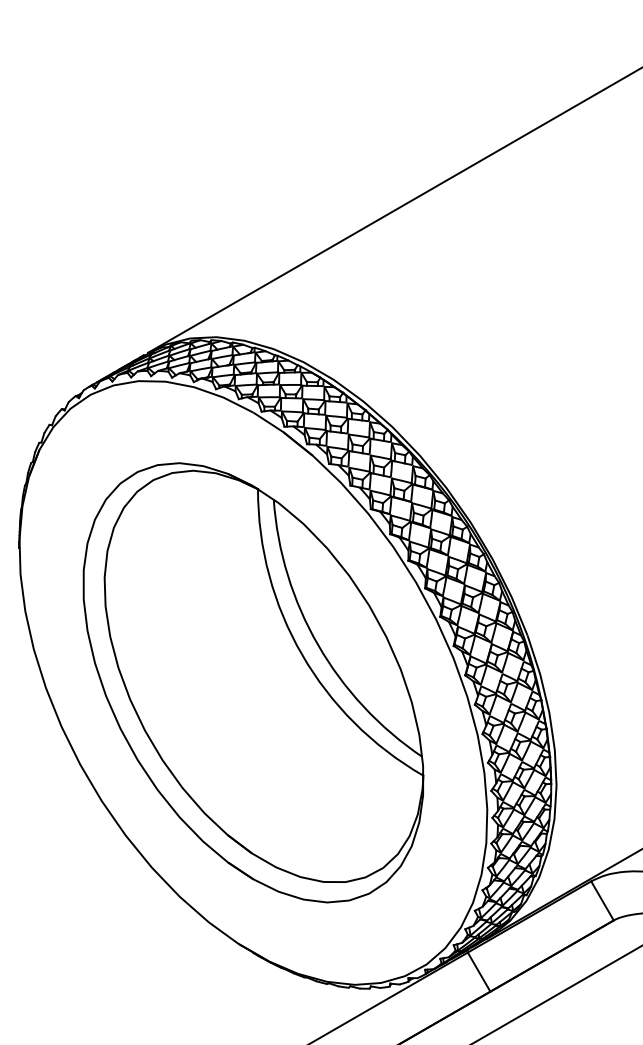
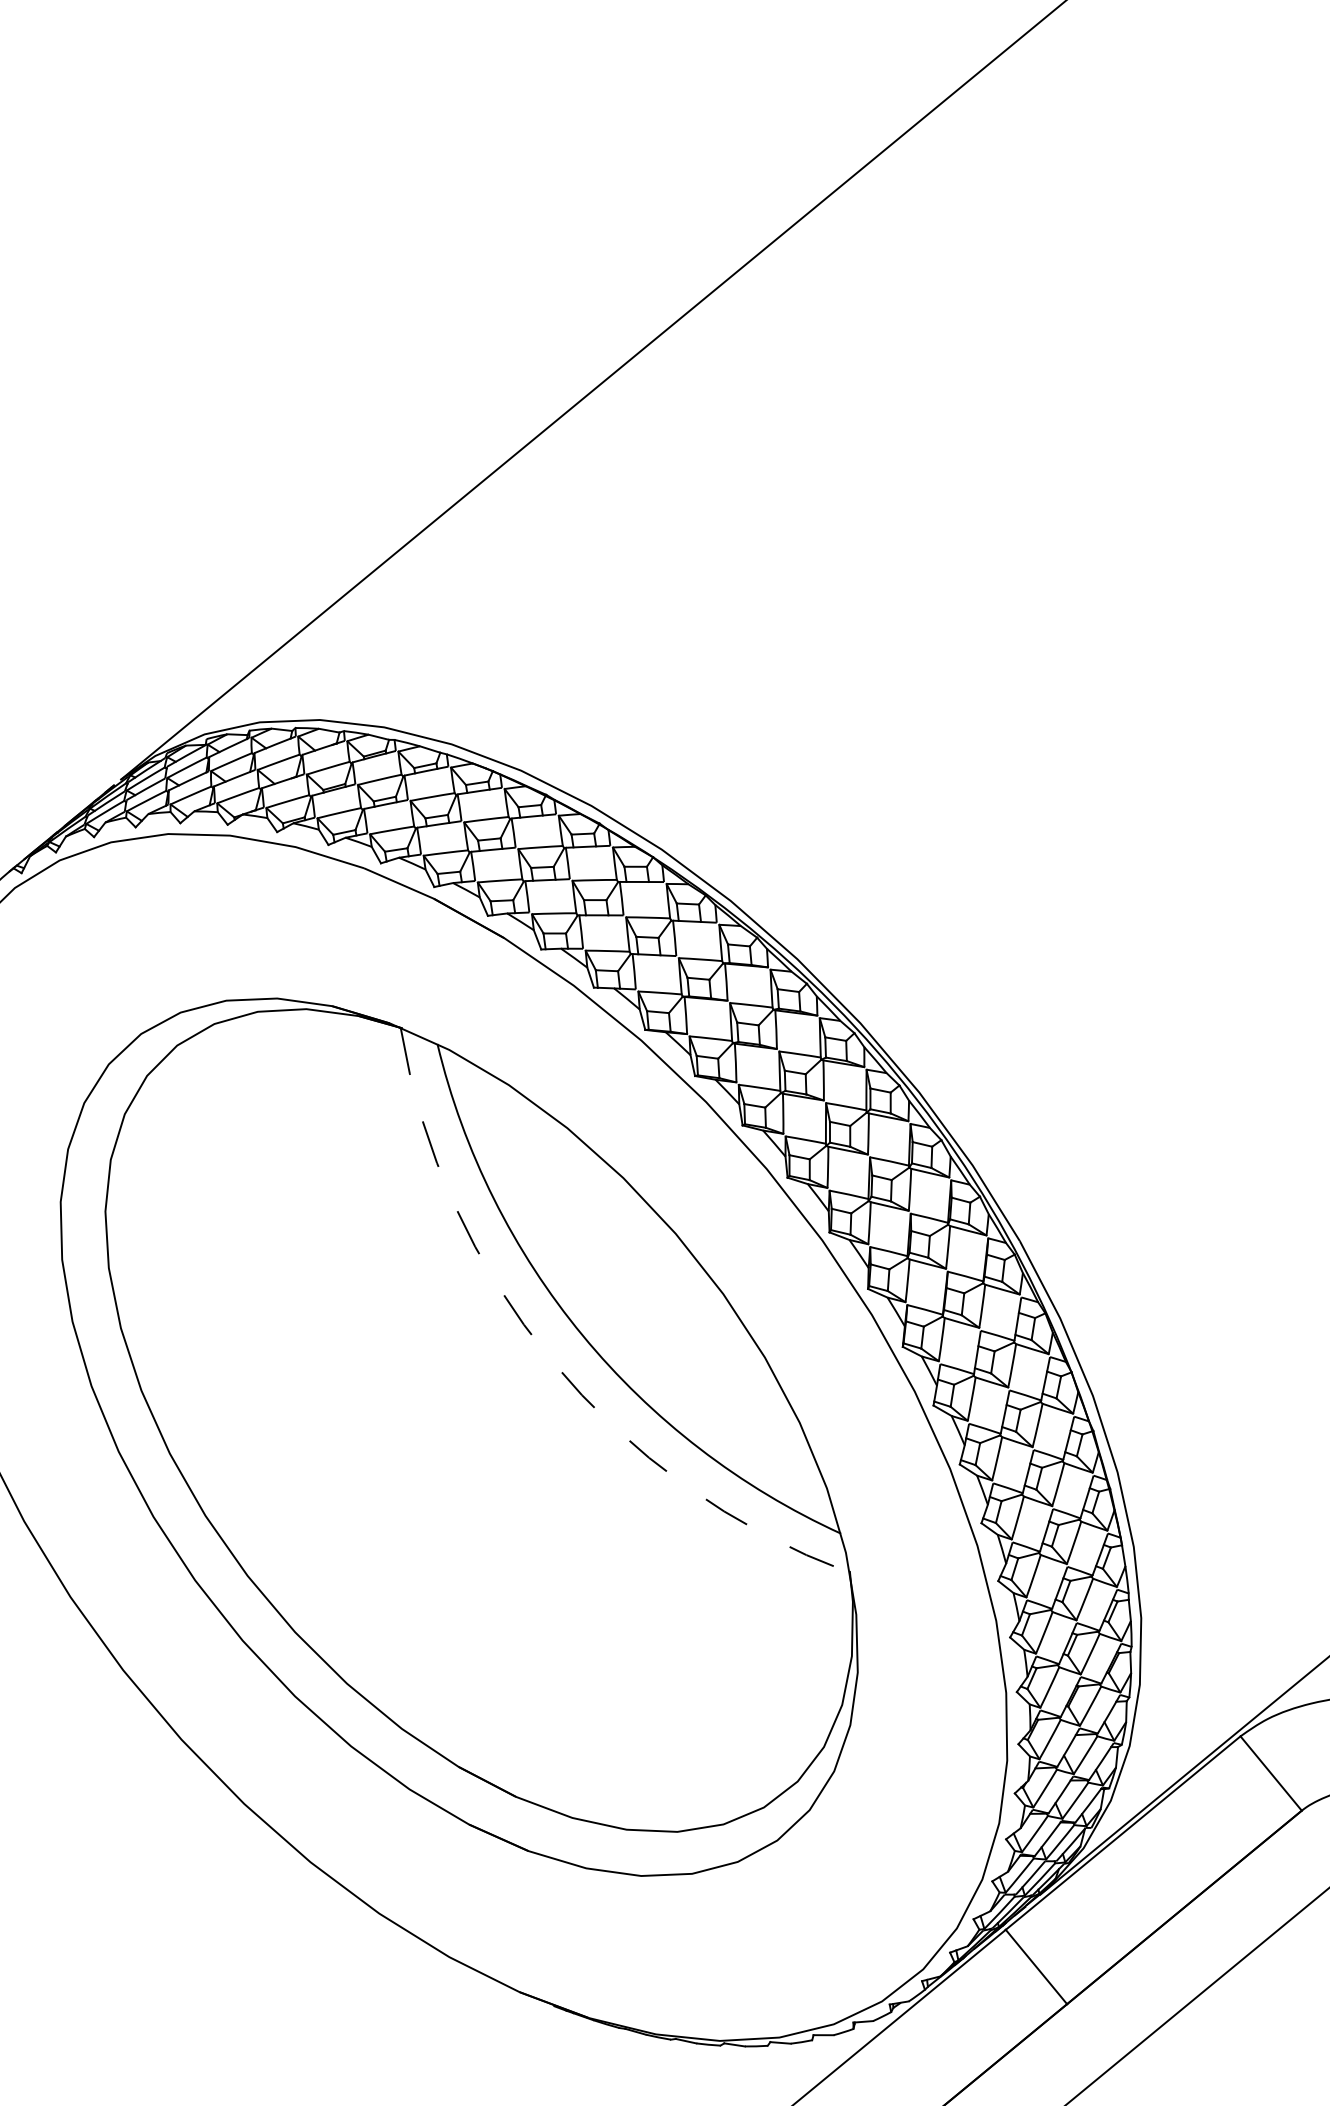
arc: (302, 654) -> (552, 1360), solid -> dashed

